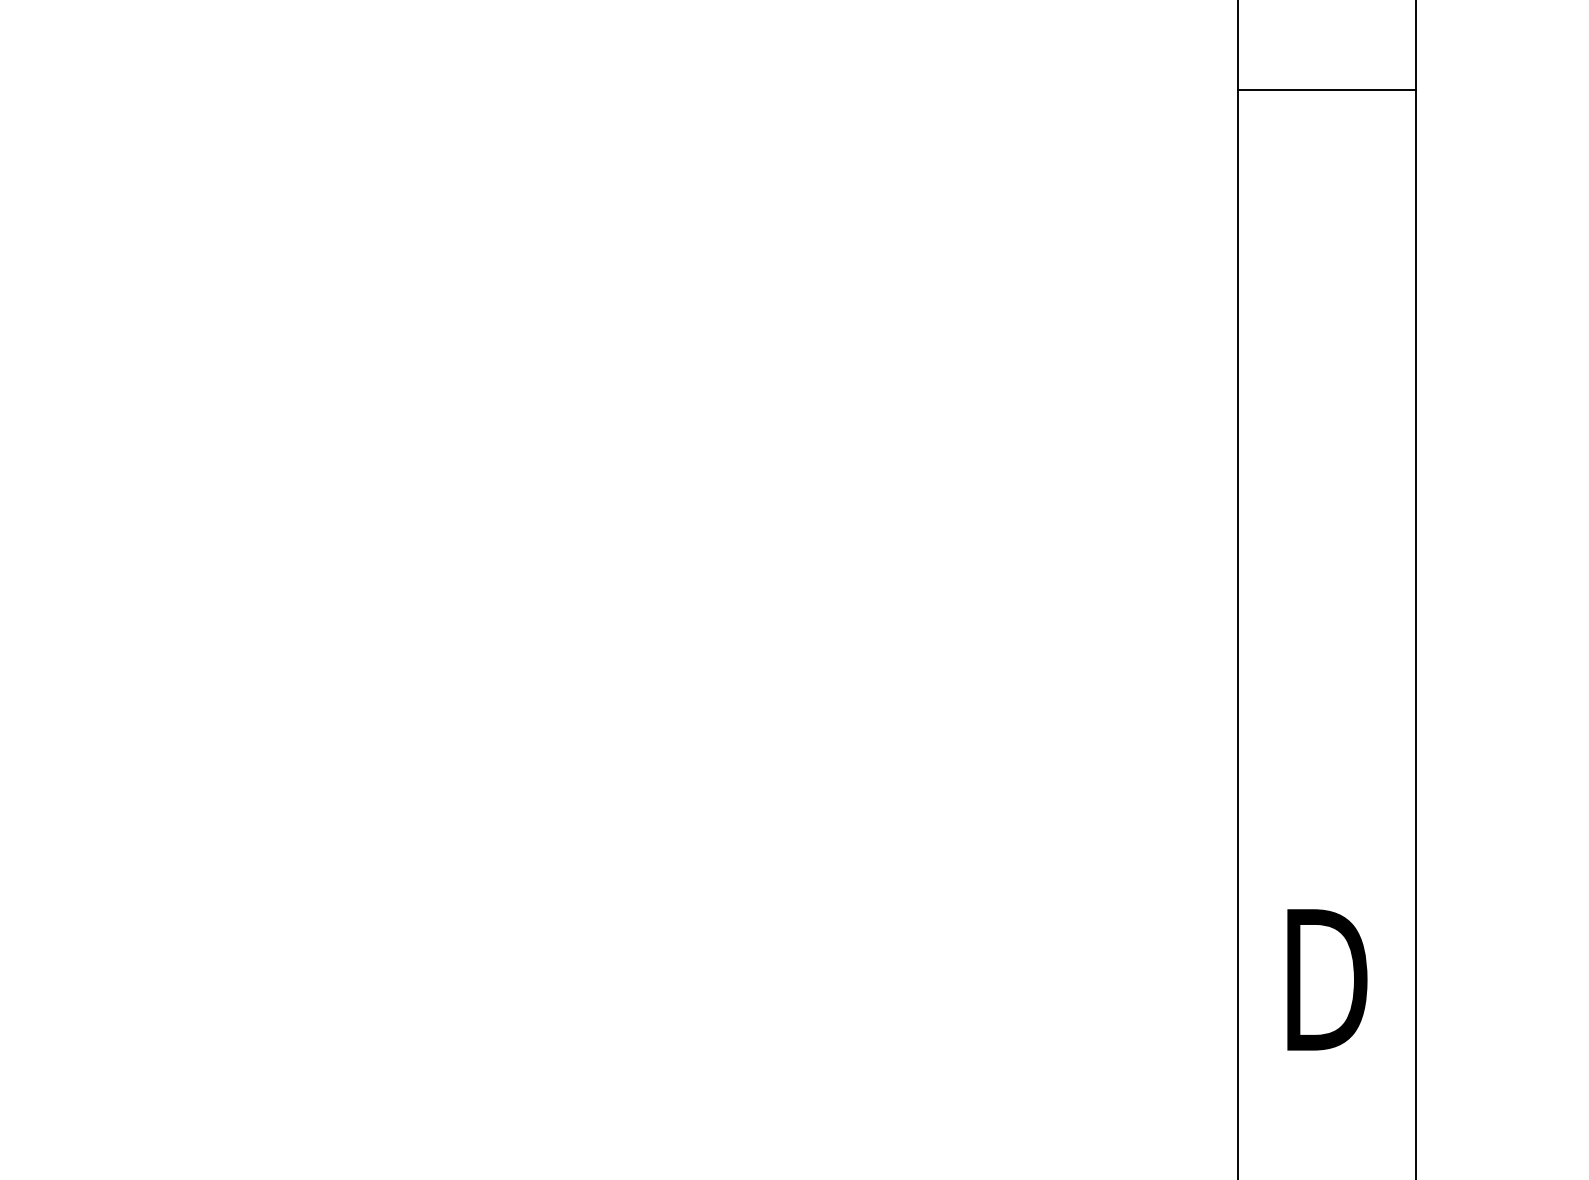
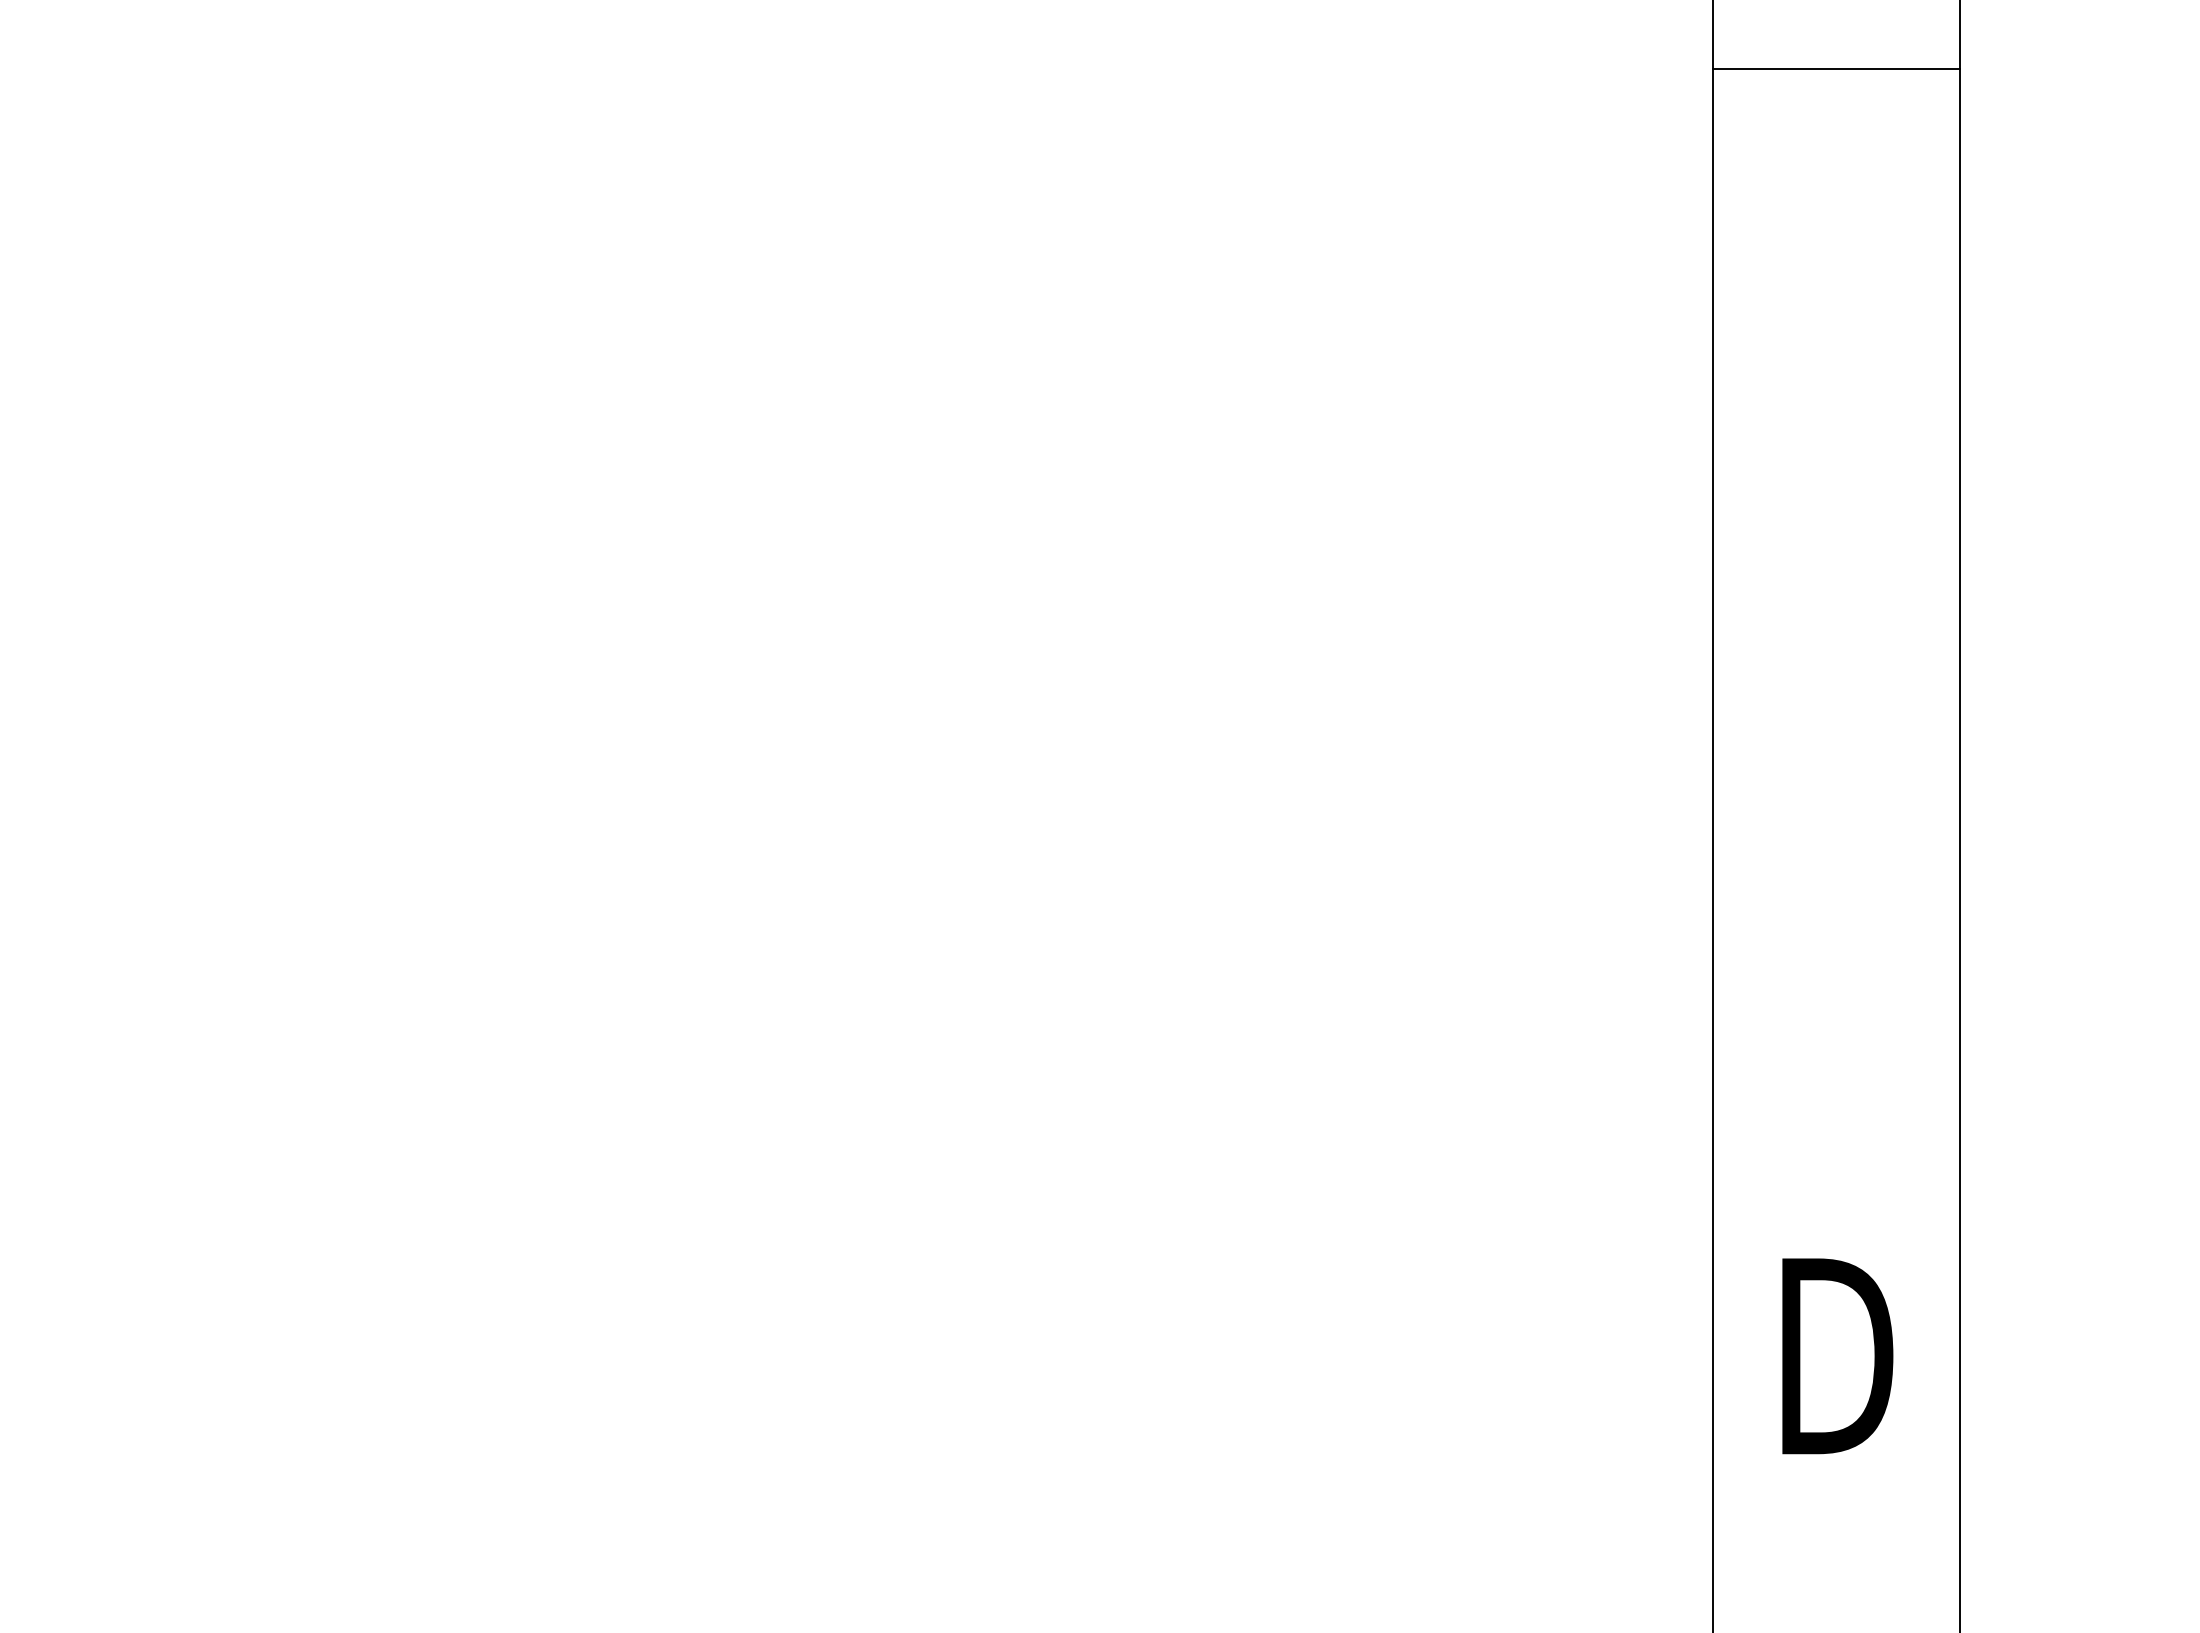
line: (1326, 90) -> (1836, 69), moved

